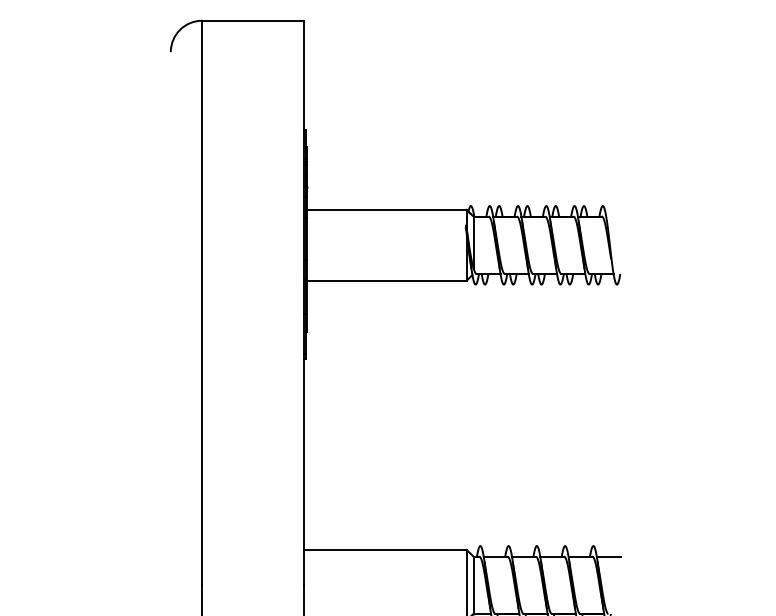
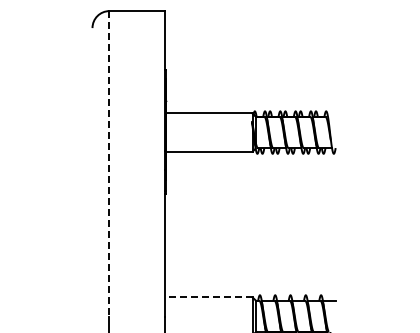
line: (202, 302) -> (109, 163), solid -> dashed
line: (385, 550) -> (208, 297), solid -> dashed

